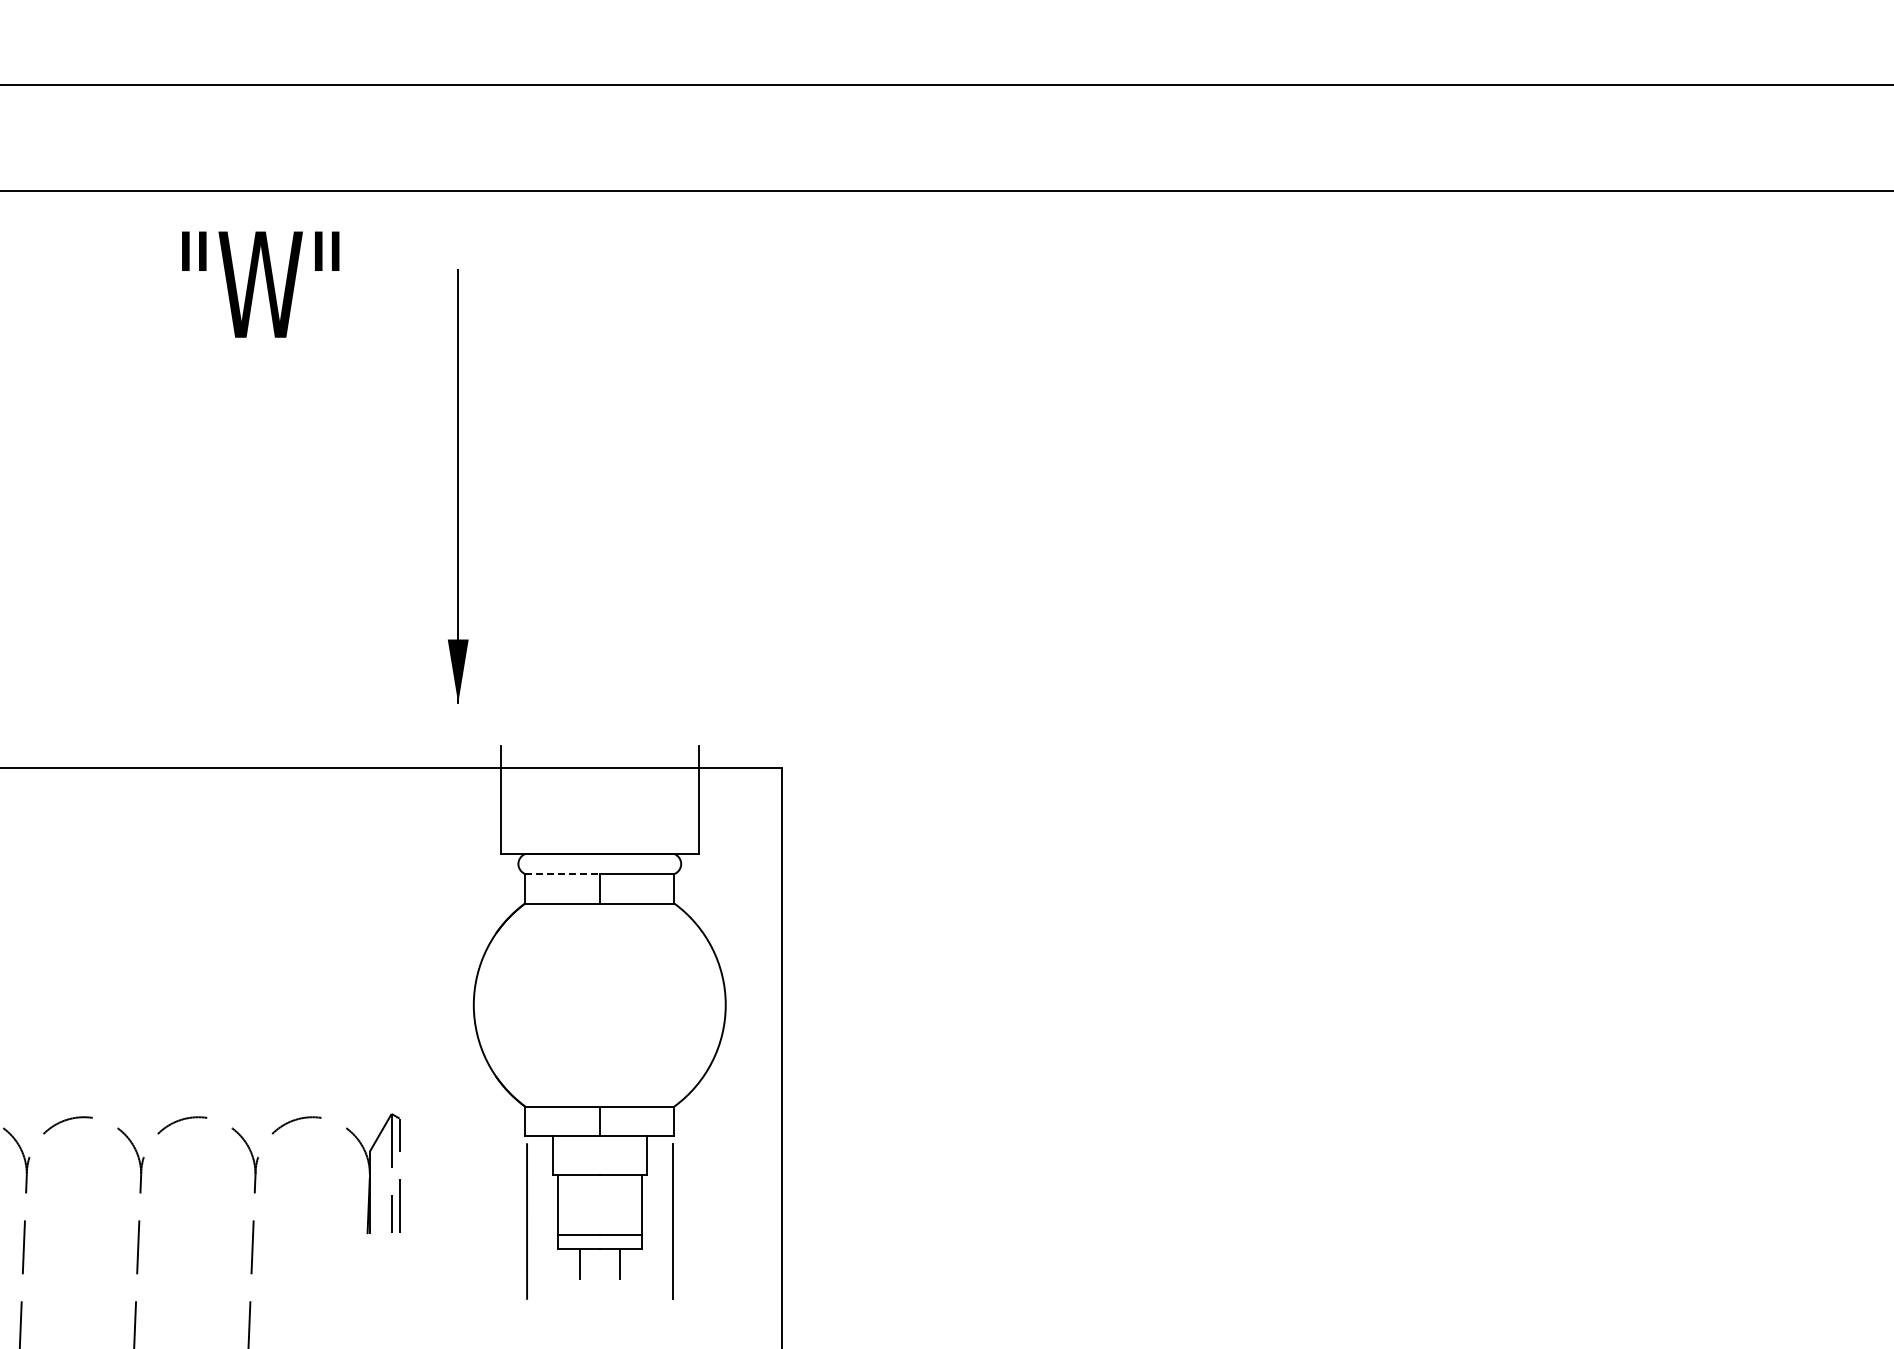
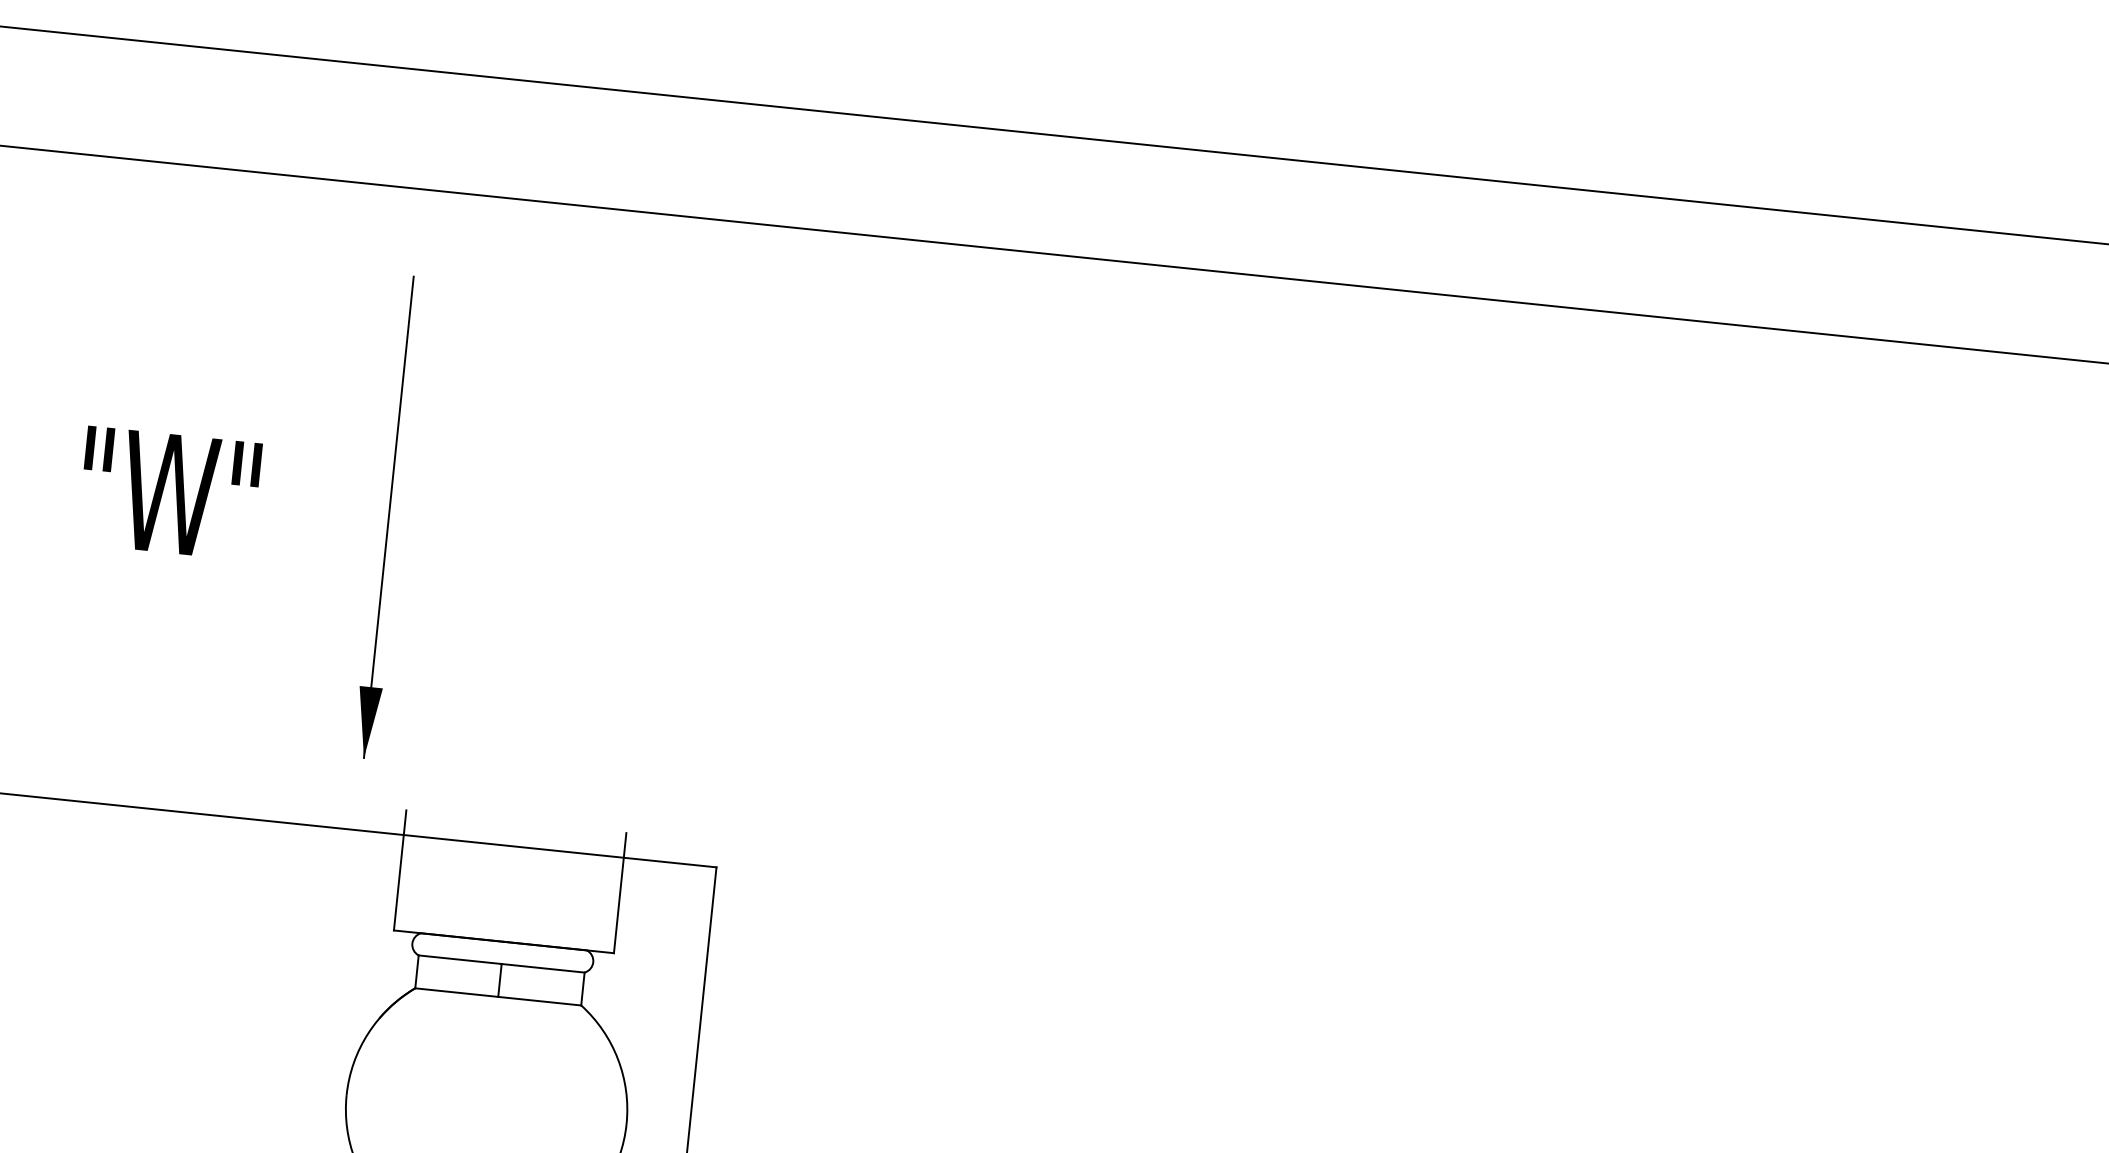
text: (260, 284) -> (169, 493), moved
line: (562, 874) -> (460, 960), dashed -> solid

